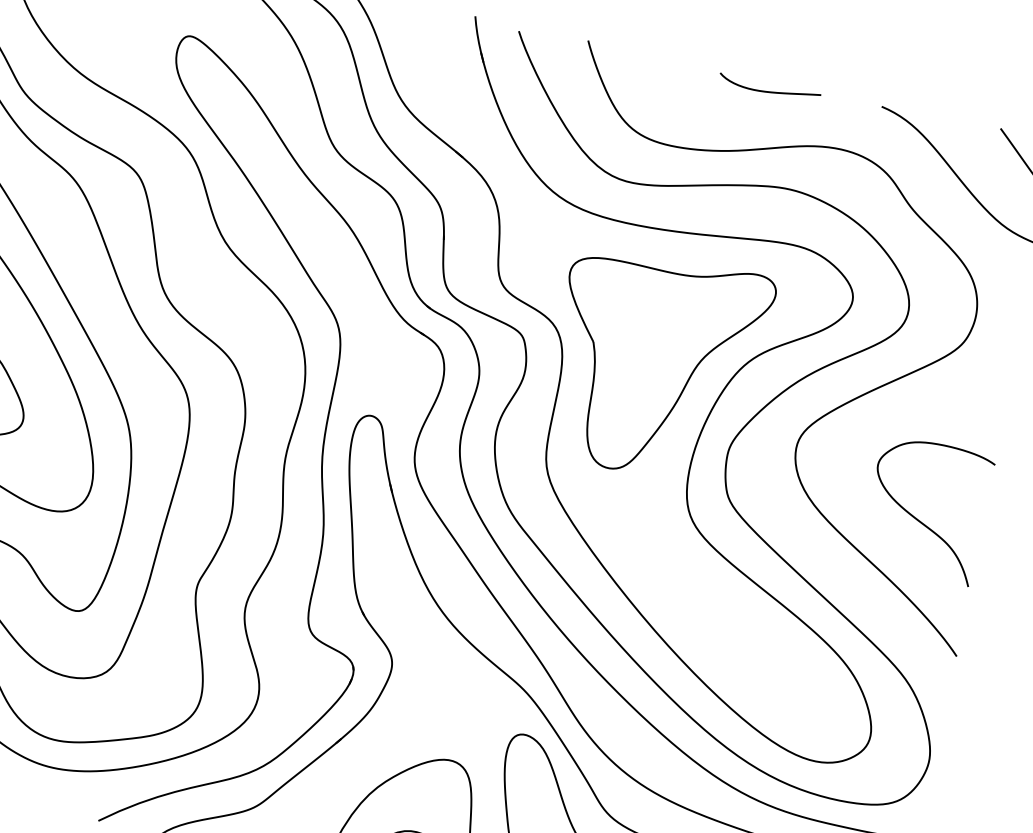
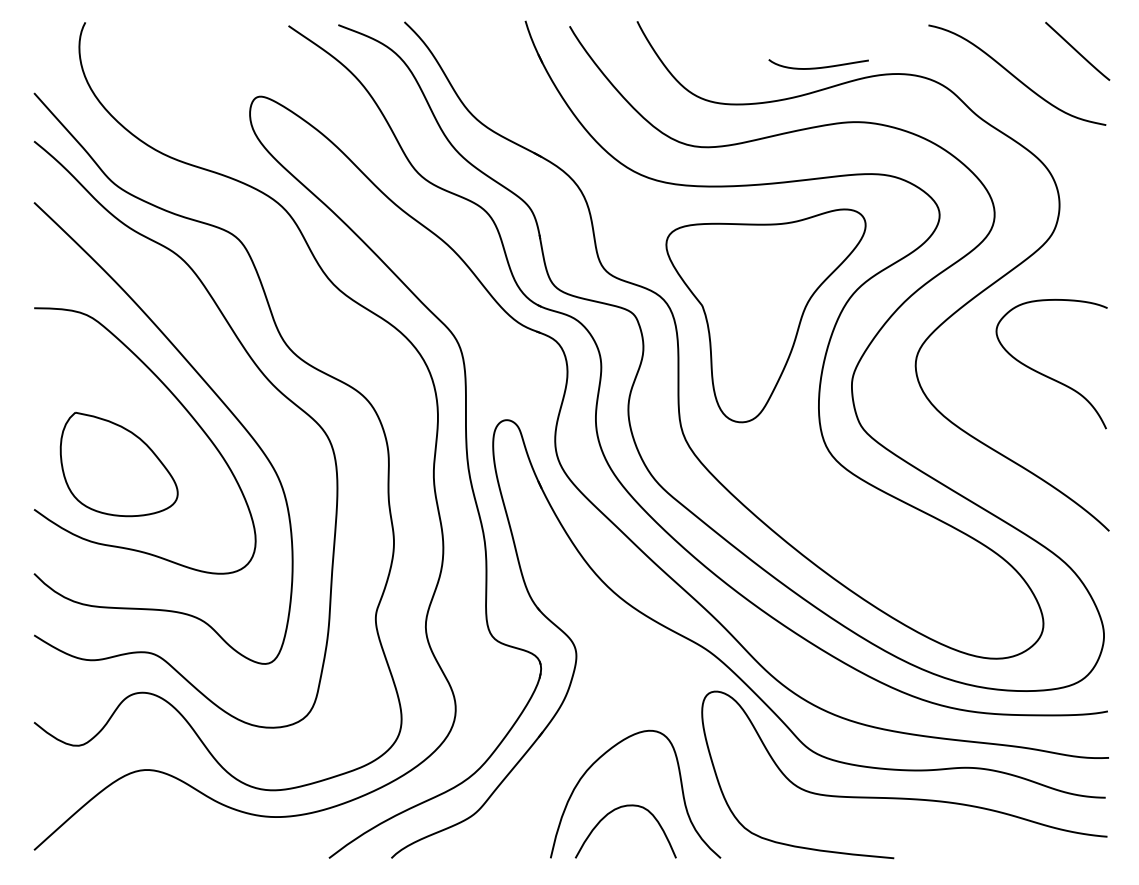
curve: (768, 91) -> (818, 67), moved
curve: (918, 518) -> (1045, 374), moved

